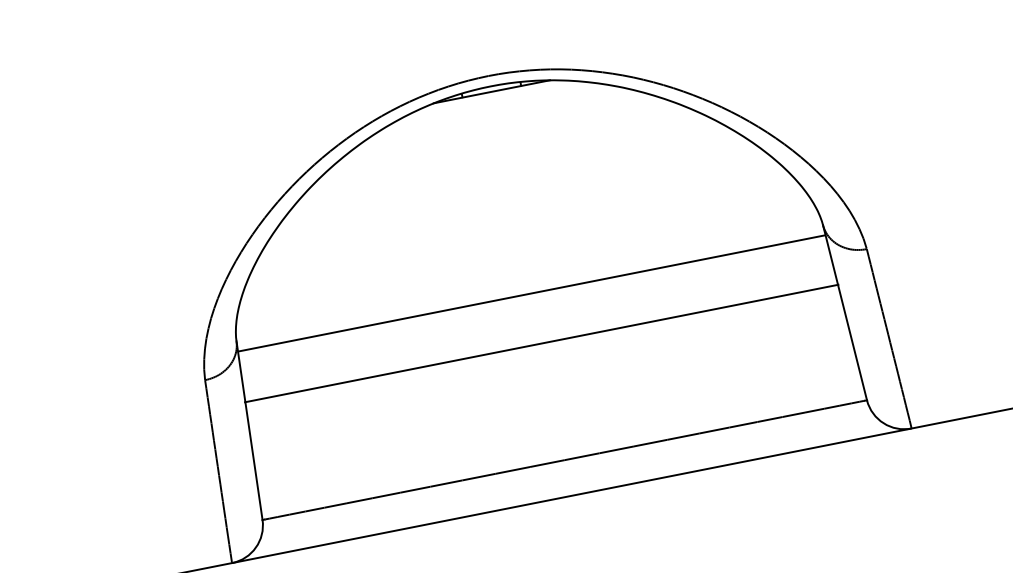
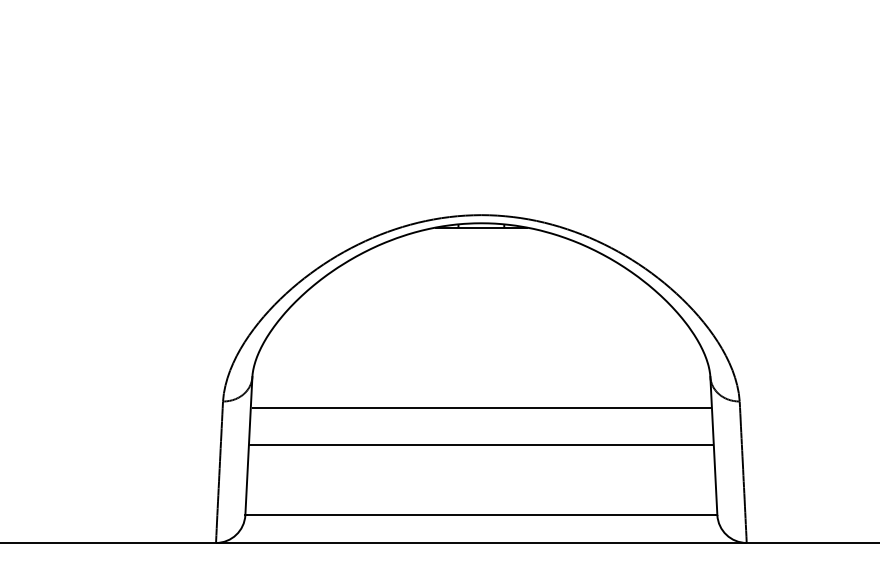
line: (531, 292) -> (481, 407), moved
line: (541, 344) -> (481, 445), moved

